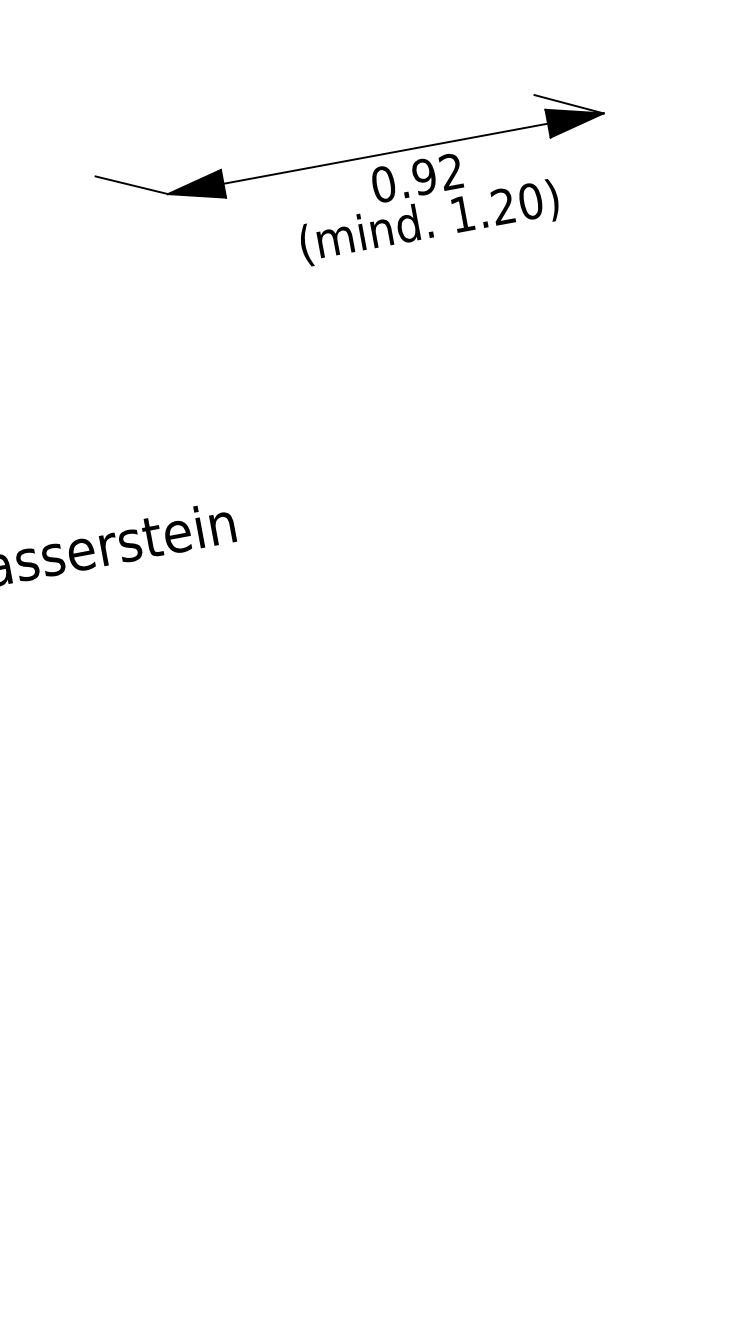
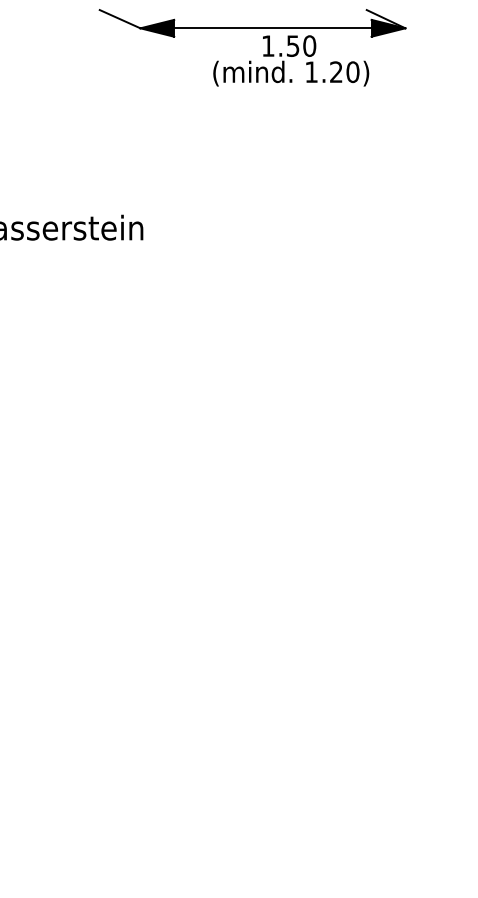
text: (416, 177) -> (288, 45), 0.92 -> 1.50

